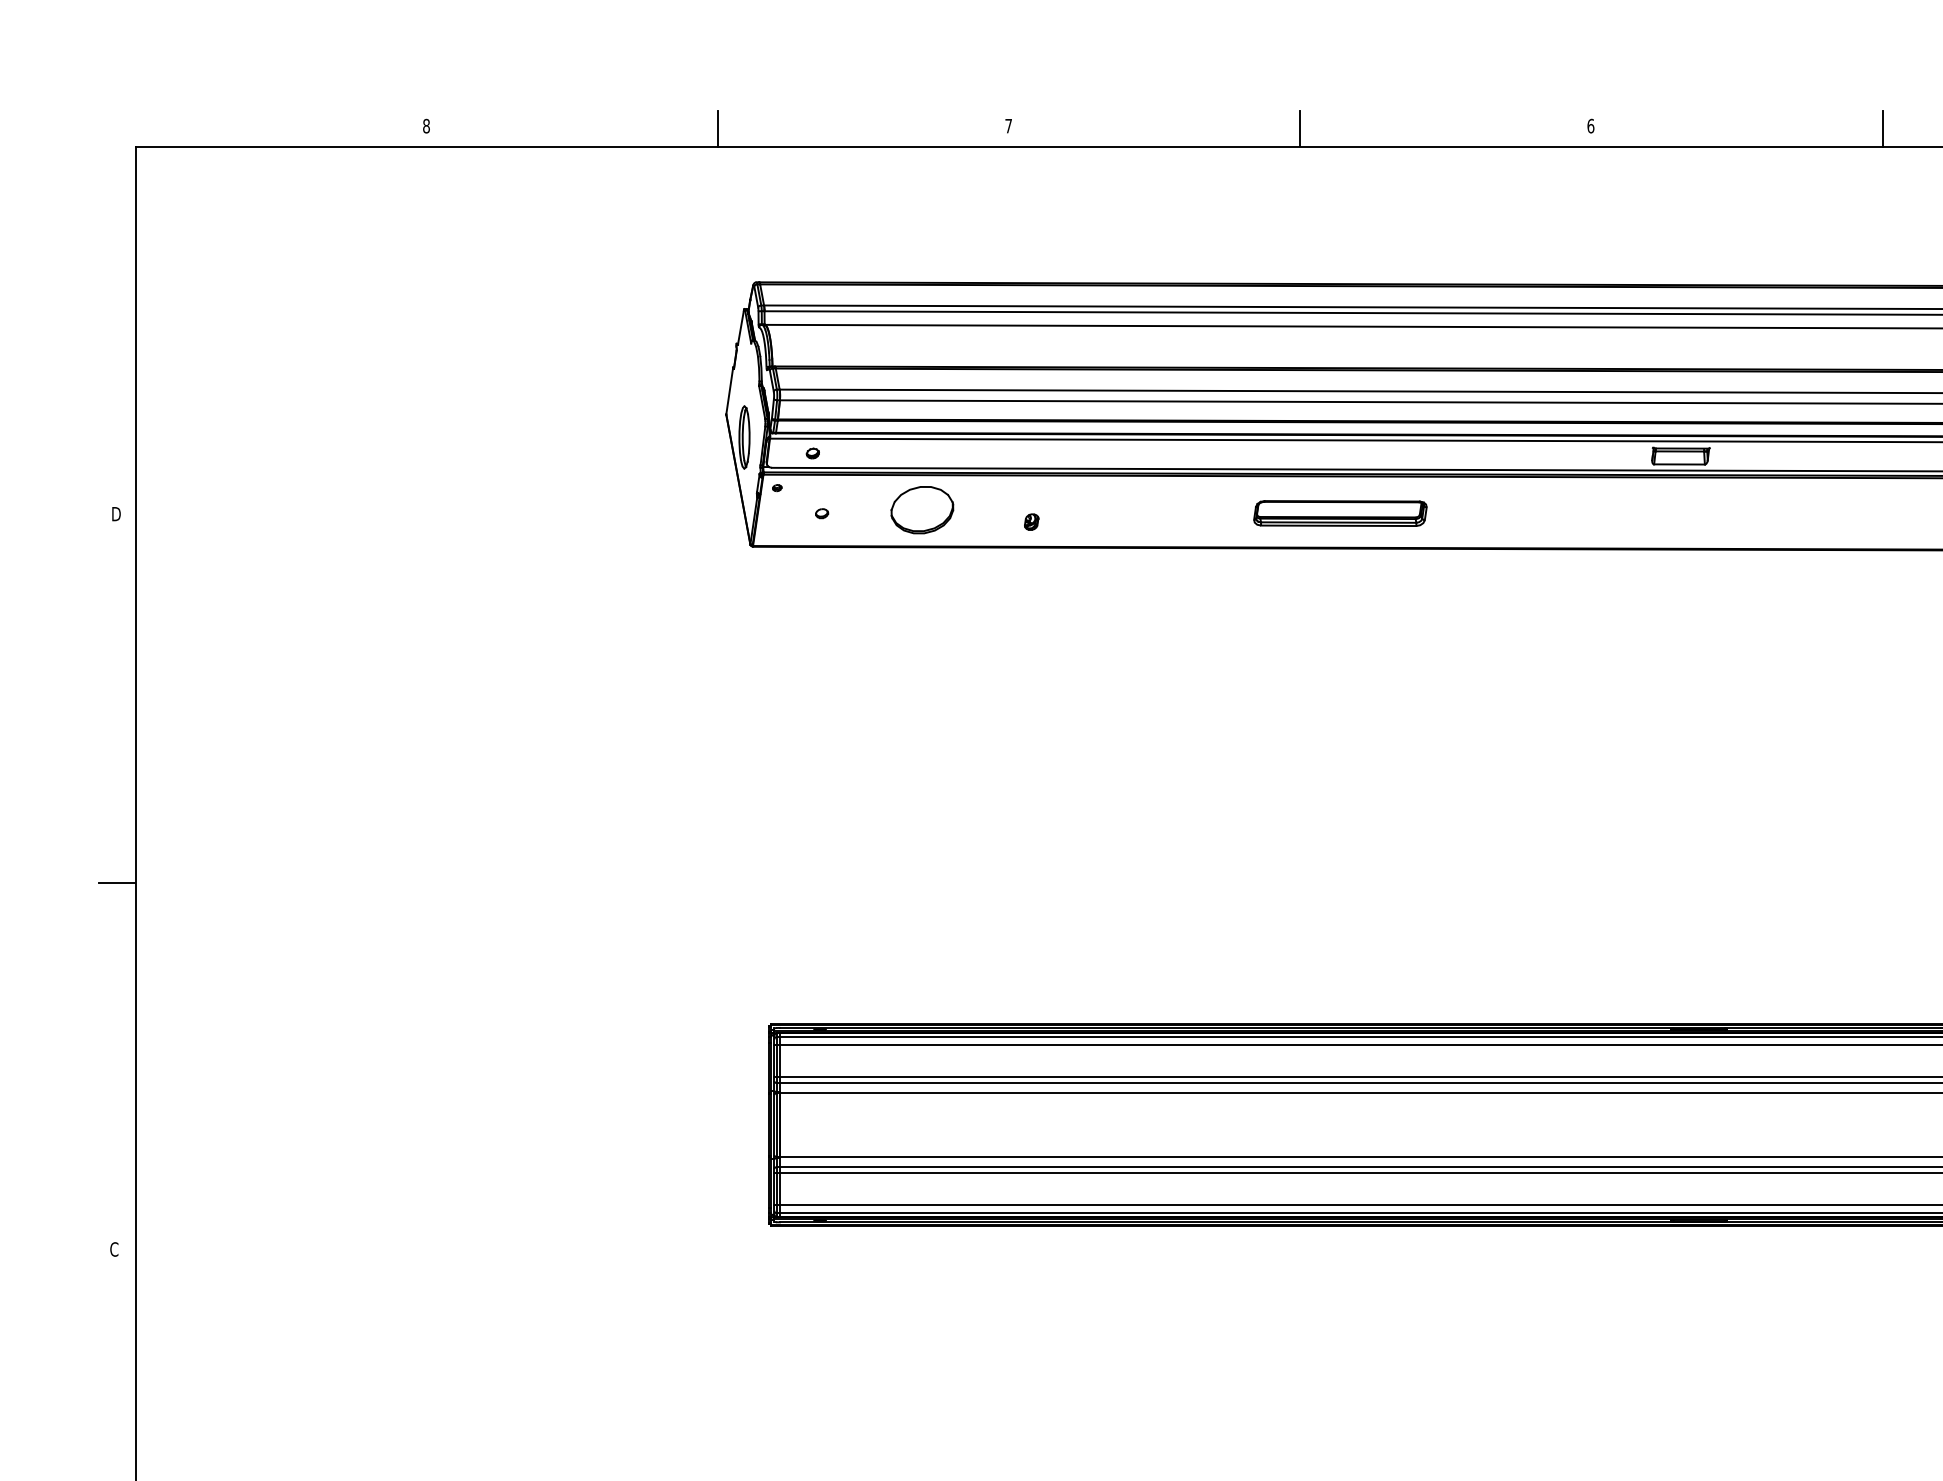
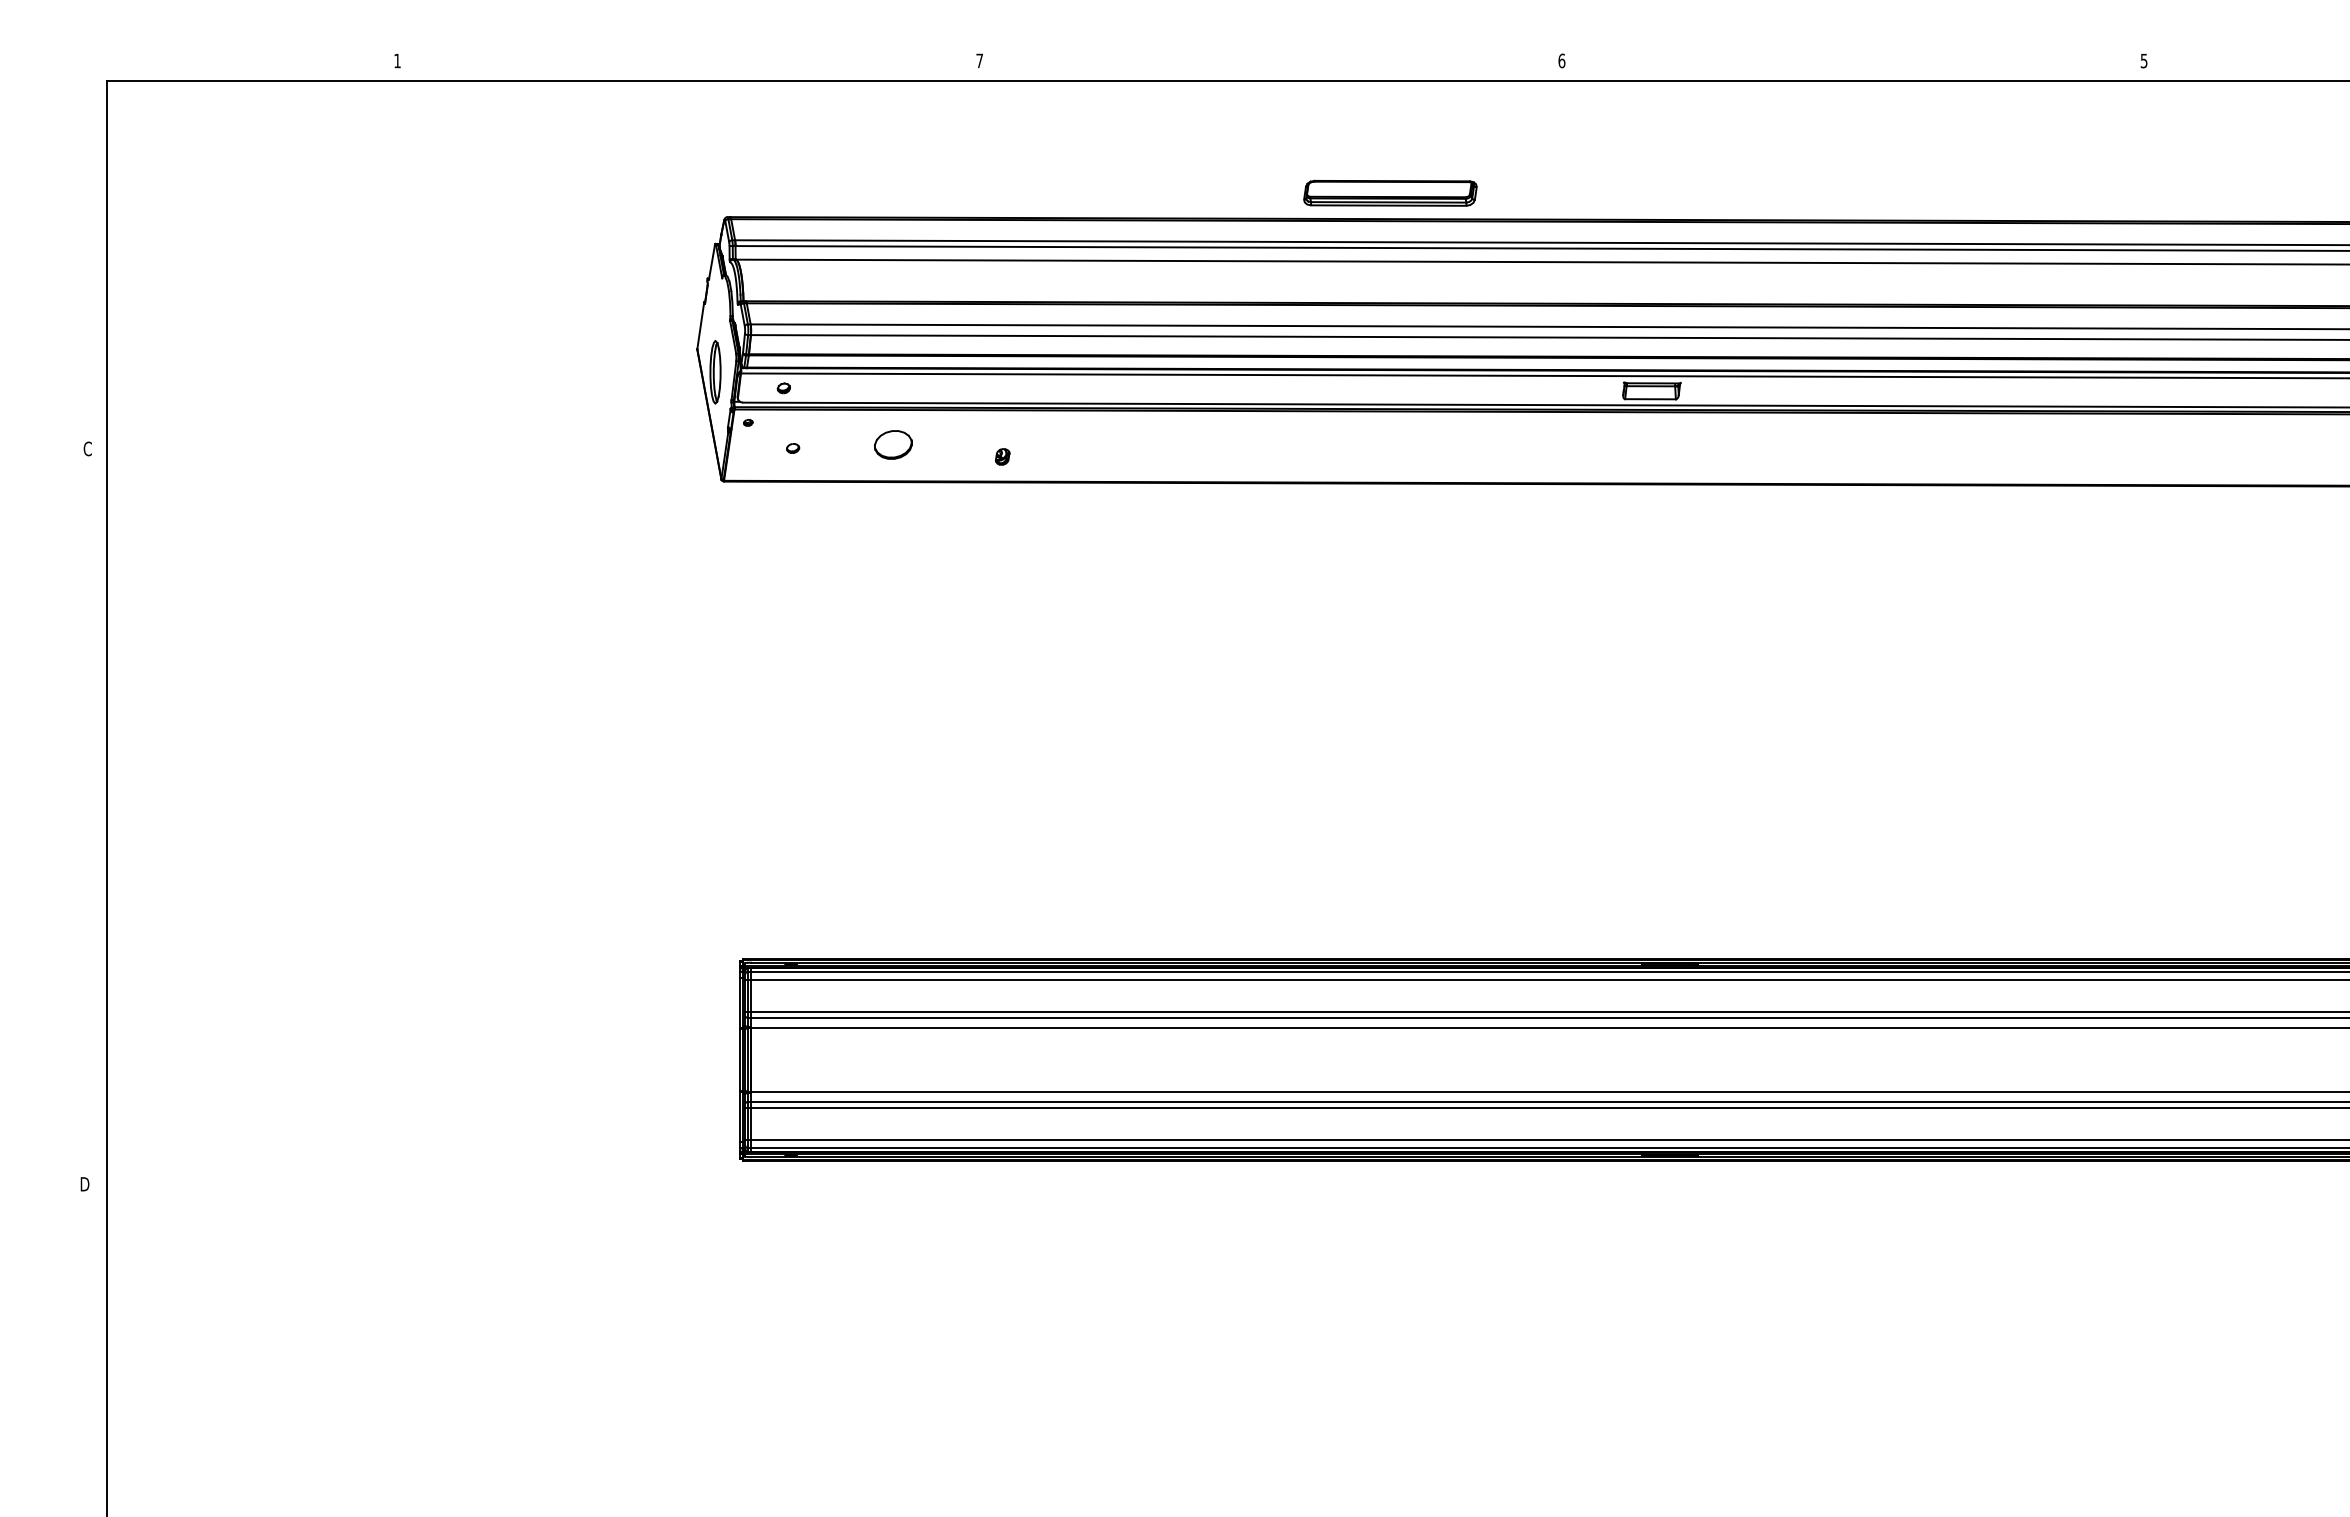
text: (426, 125) -> (397, 60), 8 -> 1
line: (718, 128) -> (689, 63), removed
line: (1300, 128) -> (1271, 63), removed
line: (1883, 128) -> (1854, 63), removed
part: (922, 509) -> (893, 444), size x0.6
part: (1340, 512) -> (1390, 192), moved
text: (116, 513) -> (87, 448), D -> C
line: (117, 882) -> (88, 817), removed
text: (113, 1249) -> (84, 1184), C -> D

